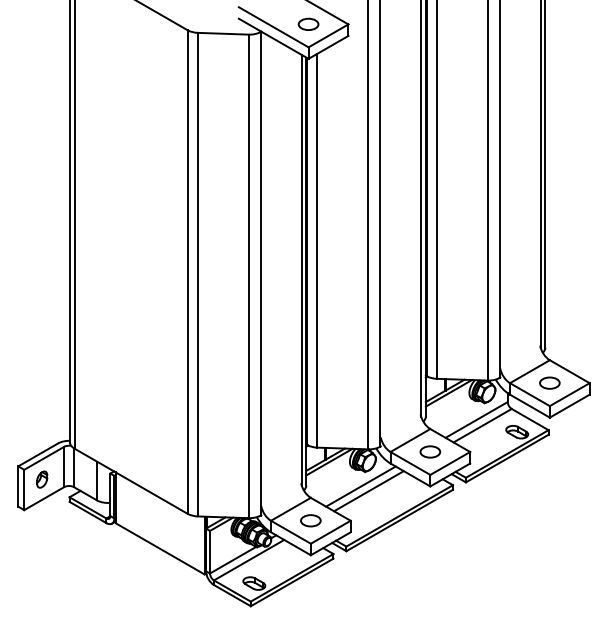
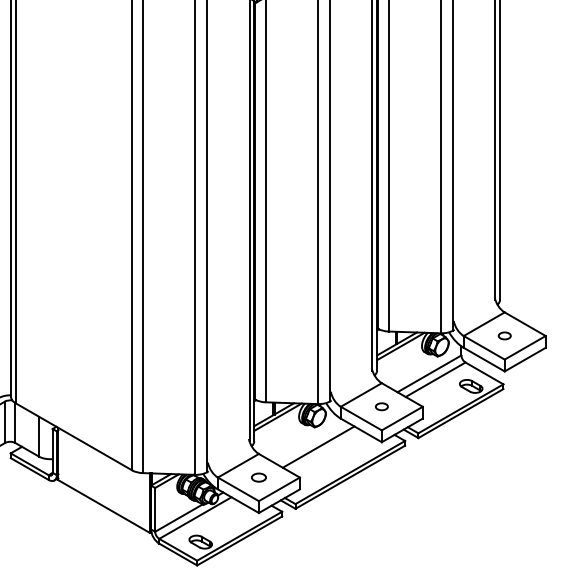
part: (549, 382) -> (504, 335), size x0.6
part: (430, 451) -> (381, 406), size x0.6
line: (360, 486) -> (309, 442), removed
part: (310, 520) -> (258, 477), size x0.7

